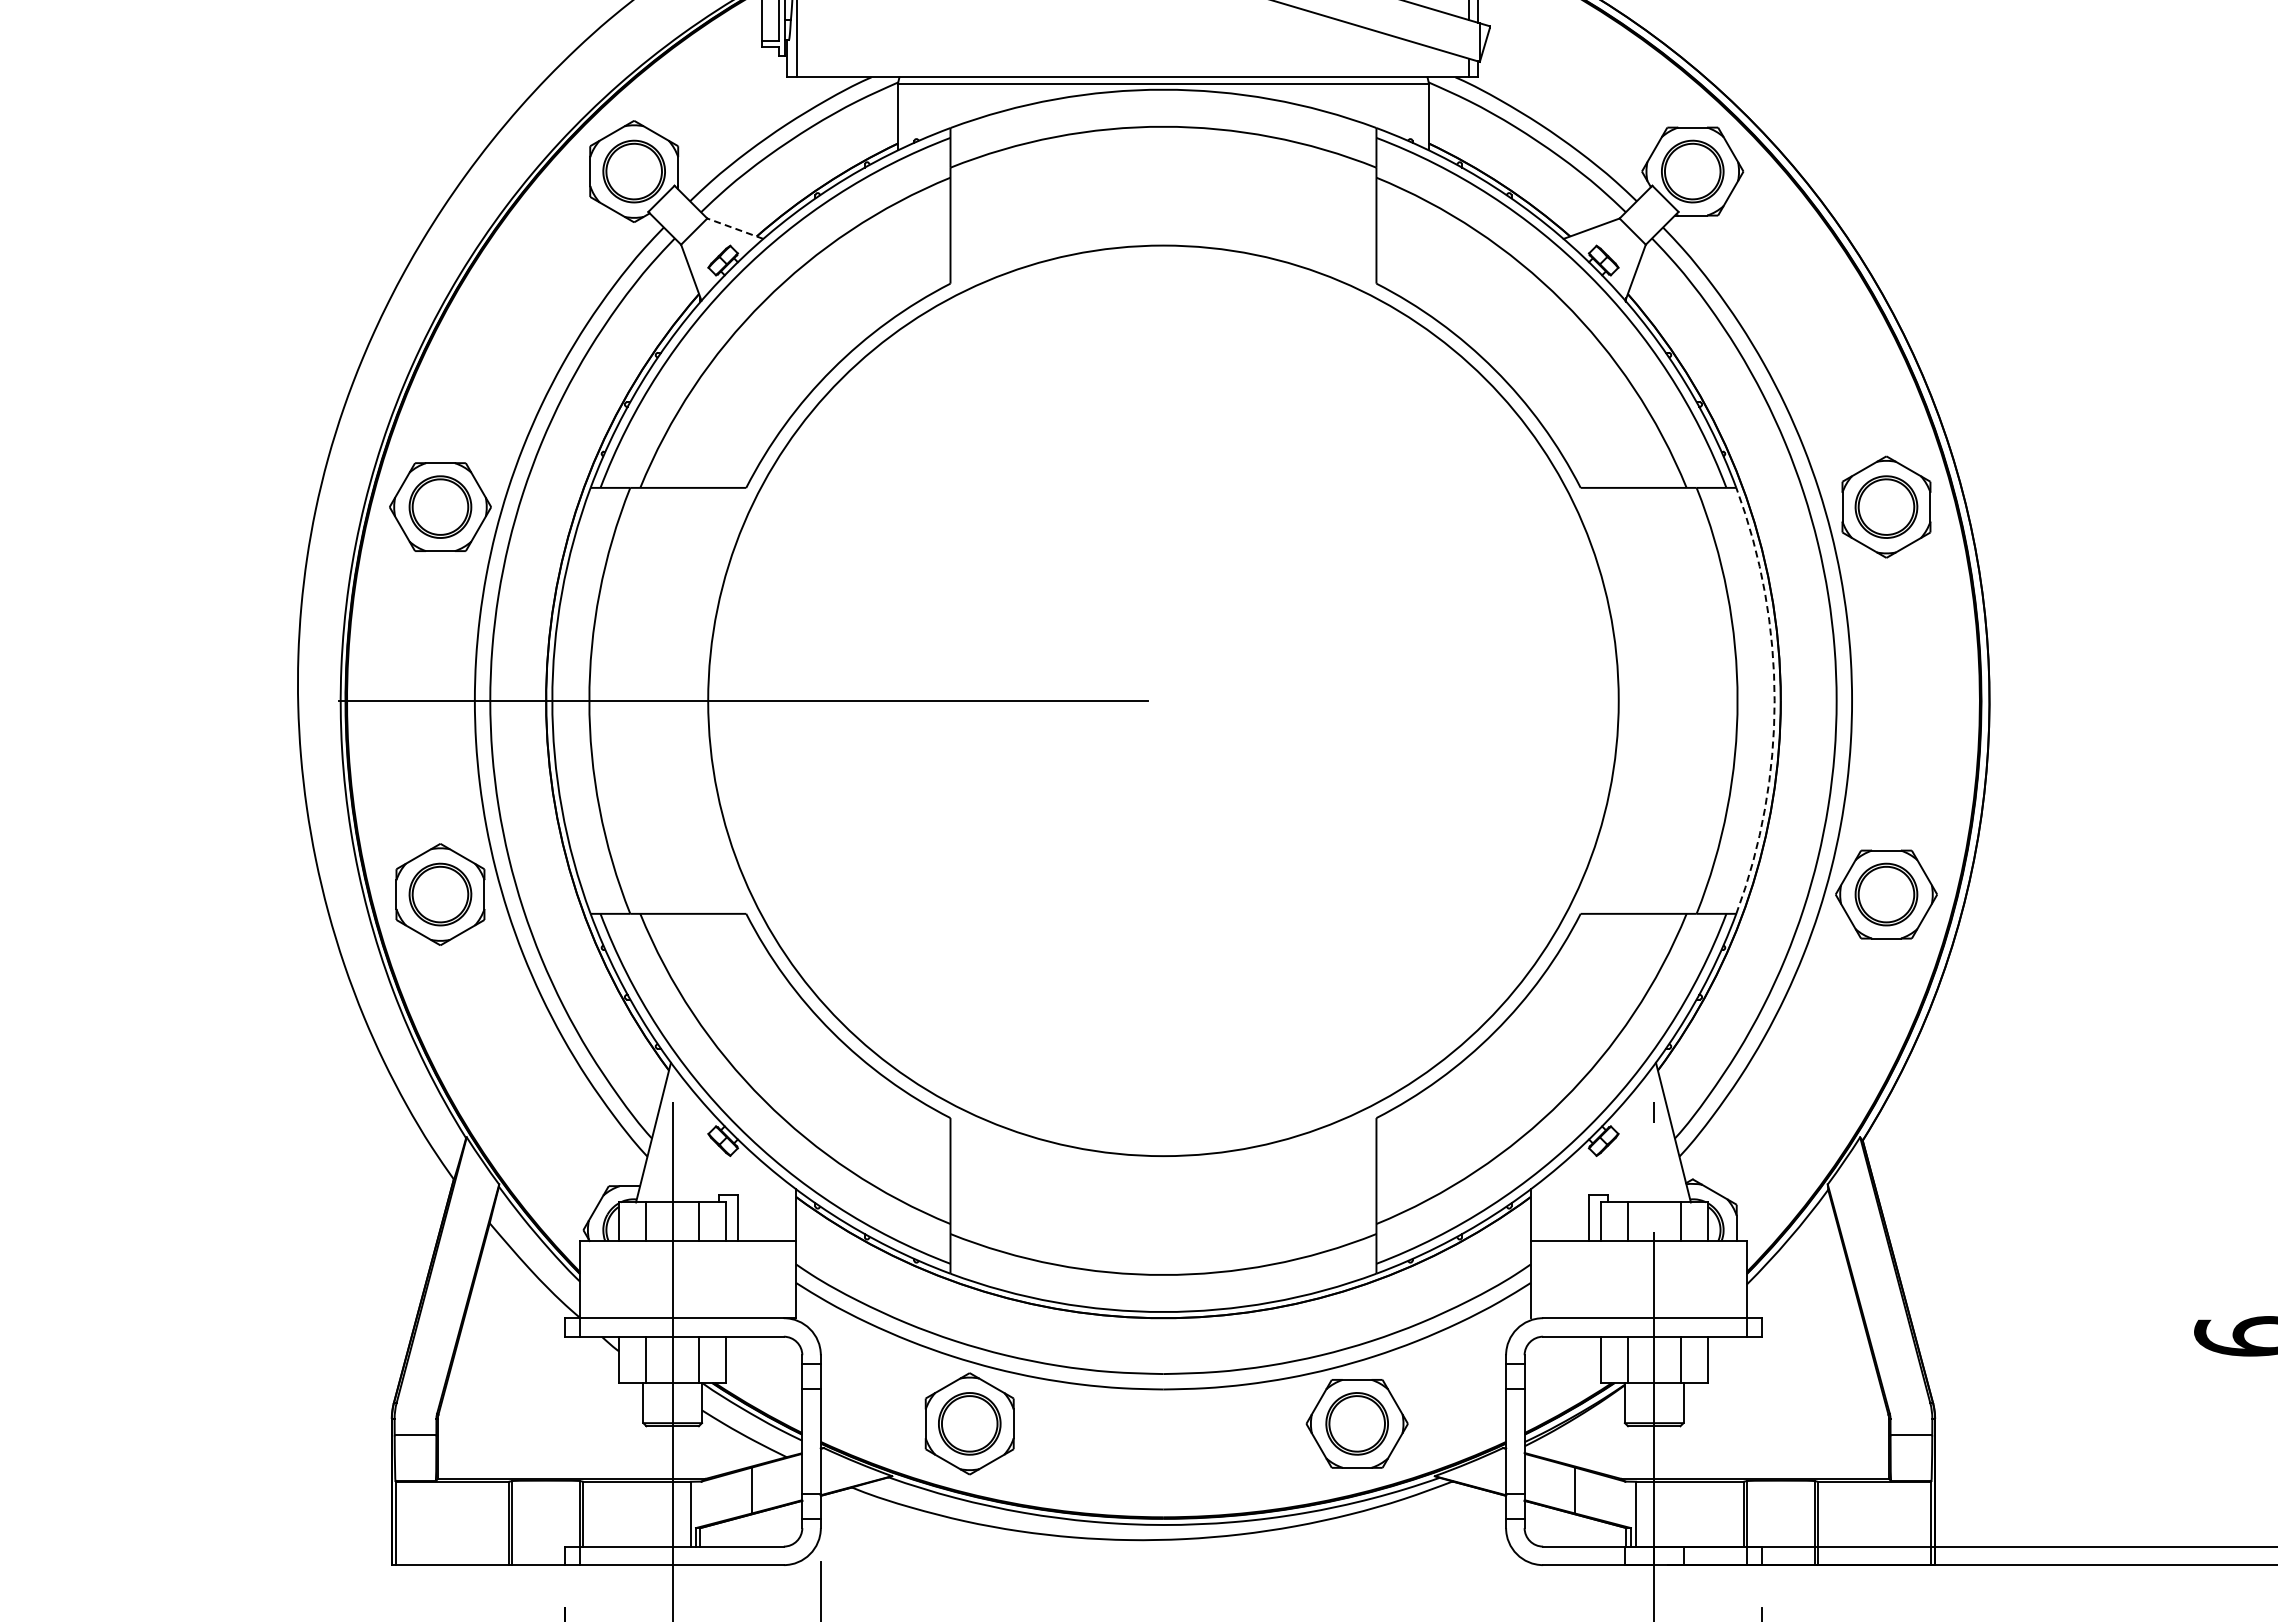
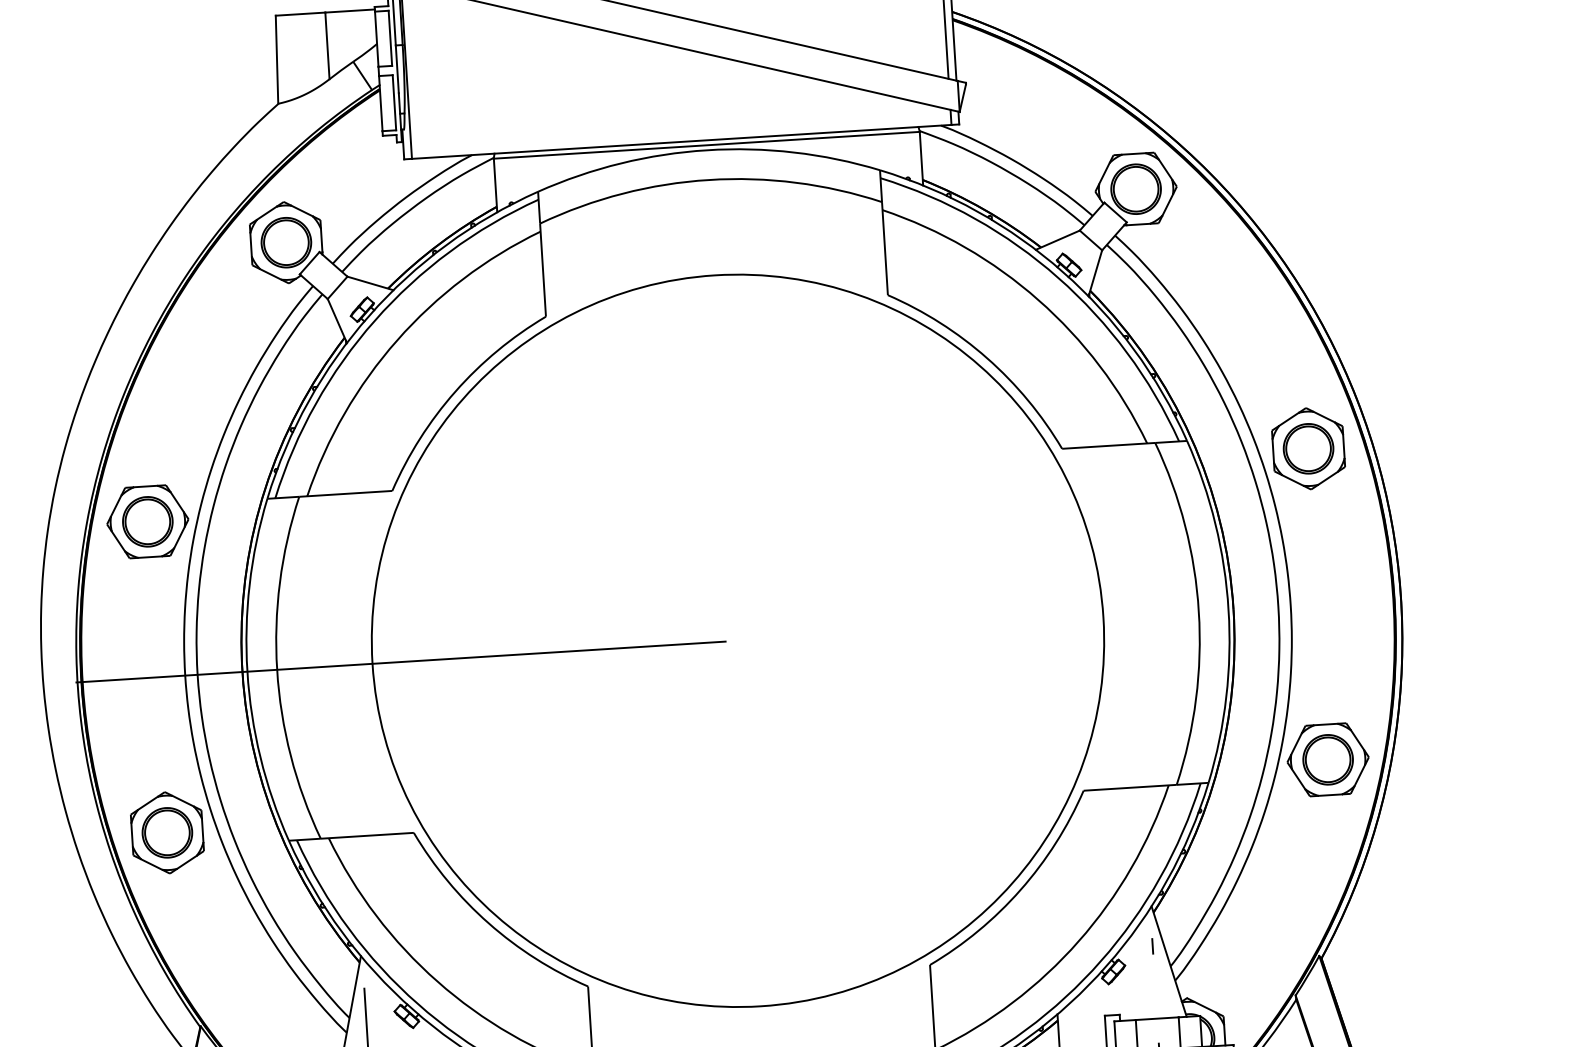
line: (735, 228) -> (370, 283), dashed -> solid
arc: (1774, 700) -> (1228, 609), dashed -> solid

